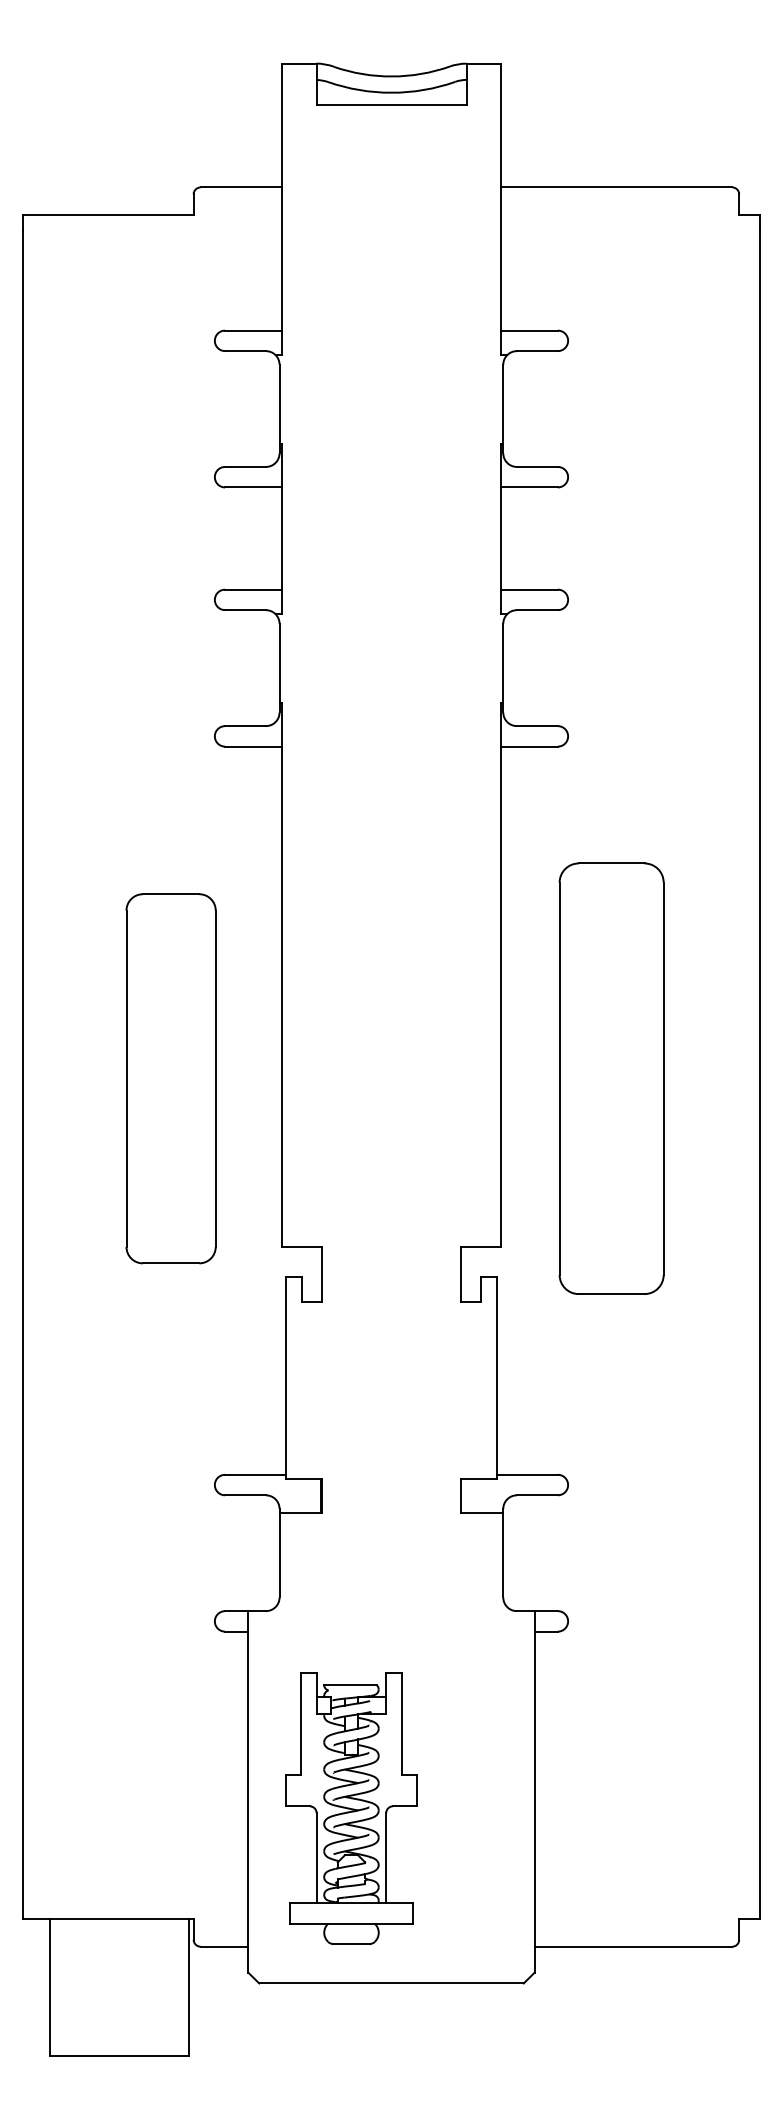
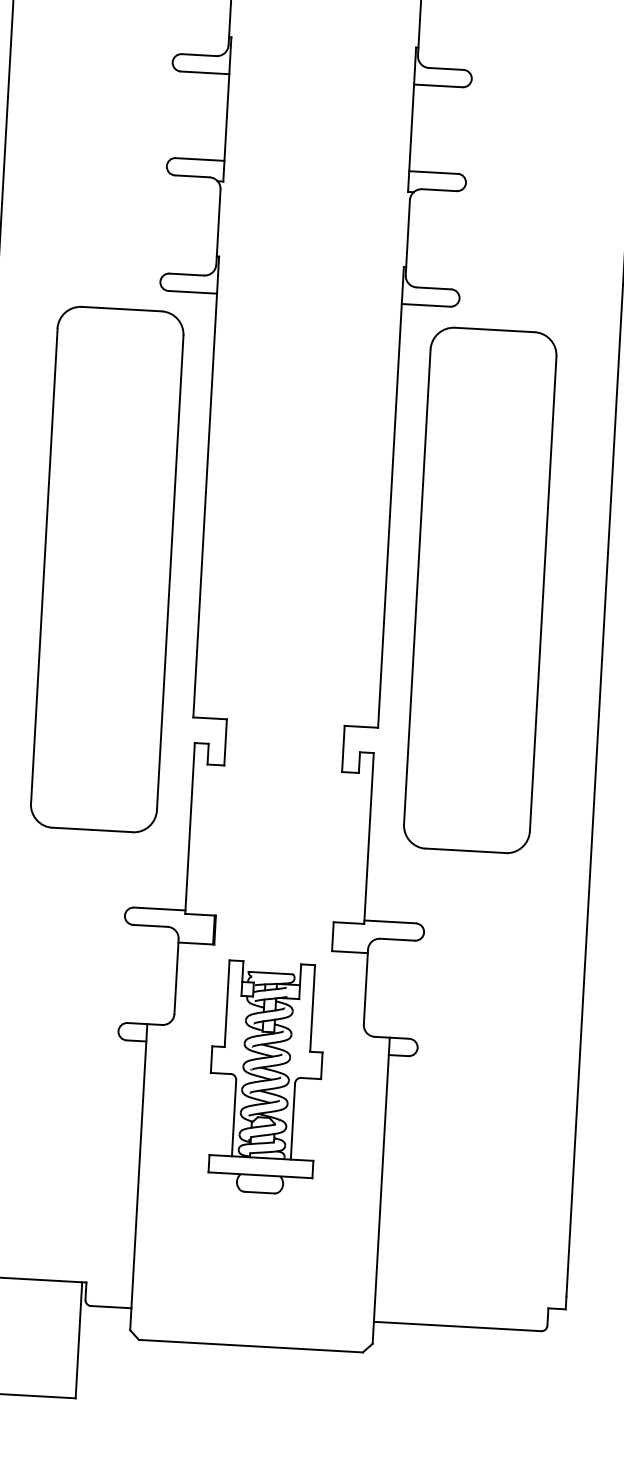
part: (170, 1078) -> (106, 569), size x1.67
part: (611, 1078) -> (480, 590), size x1.43
part: (351, 1808) -> (265, 1077), moved

